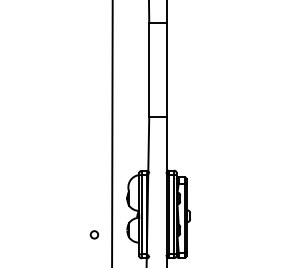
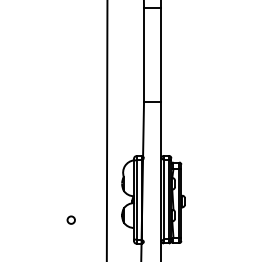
circle: (94, 234) -> (71, 219), moved

